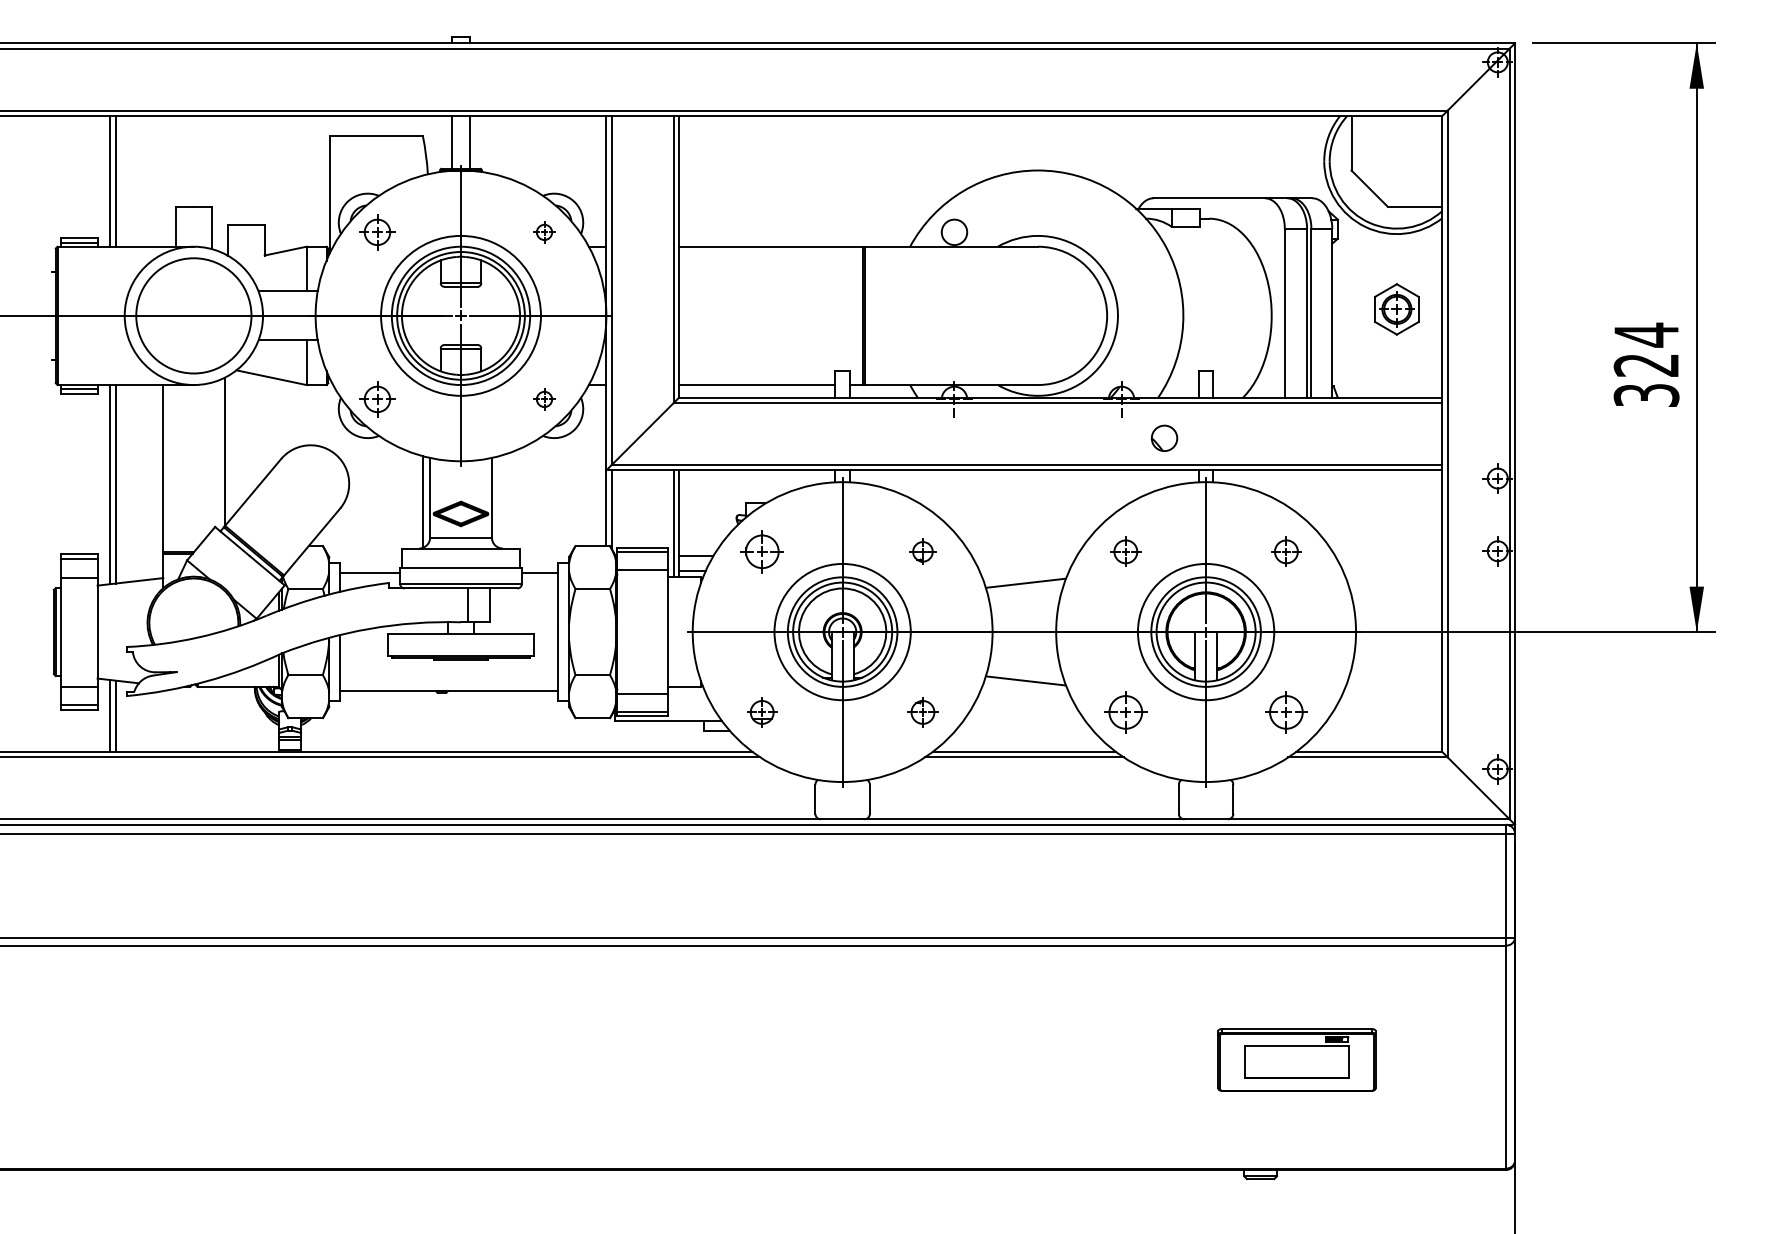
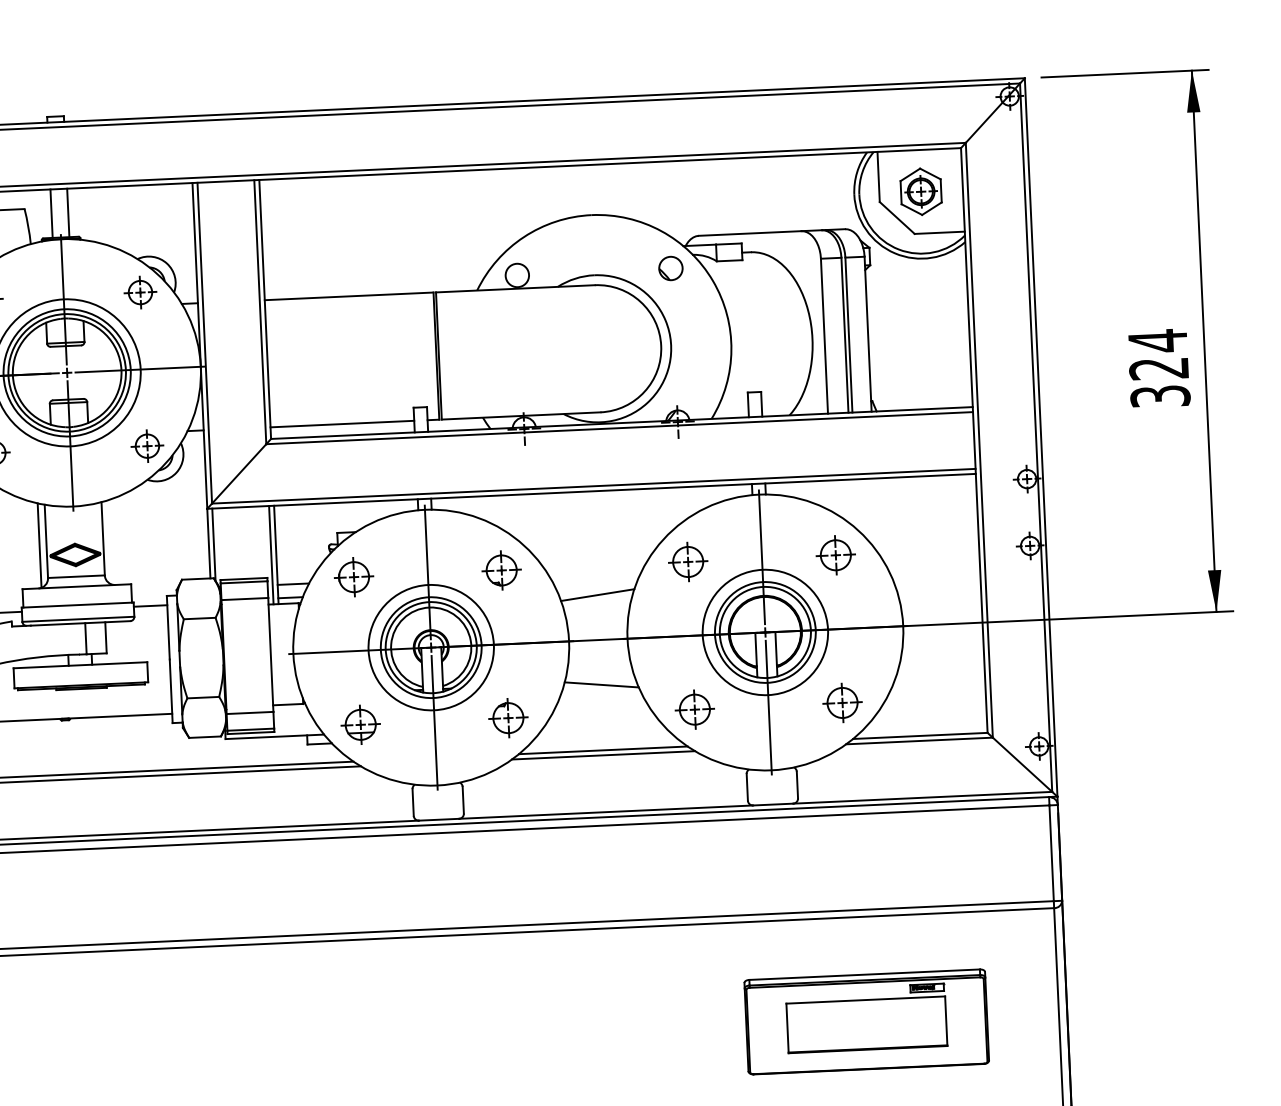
part: (544, 232) -> (140, 292), size x1.67
part: (1396, 309) -> (920, 191), moved
part: (544, 399) -> (147, 446), size x1.67
part: (1164, 437) -> (670, 267), moved
part: (922, 551) -> (501, 570), size x1.67
part: (1125, 551) -> (687, 561), size x1.43
part: (1286, 551) -> (835, 555), size x1.43
part: (761, 712) -> (359, 724), size x1.43
part: (922, 712) -> (508, 718), size x1.43
part: (1296, 1059) -> (866, 1021), size x1.67

